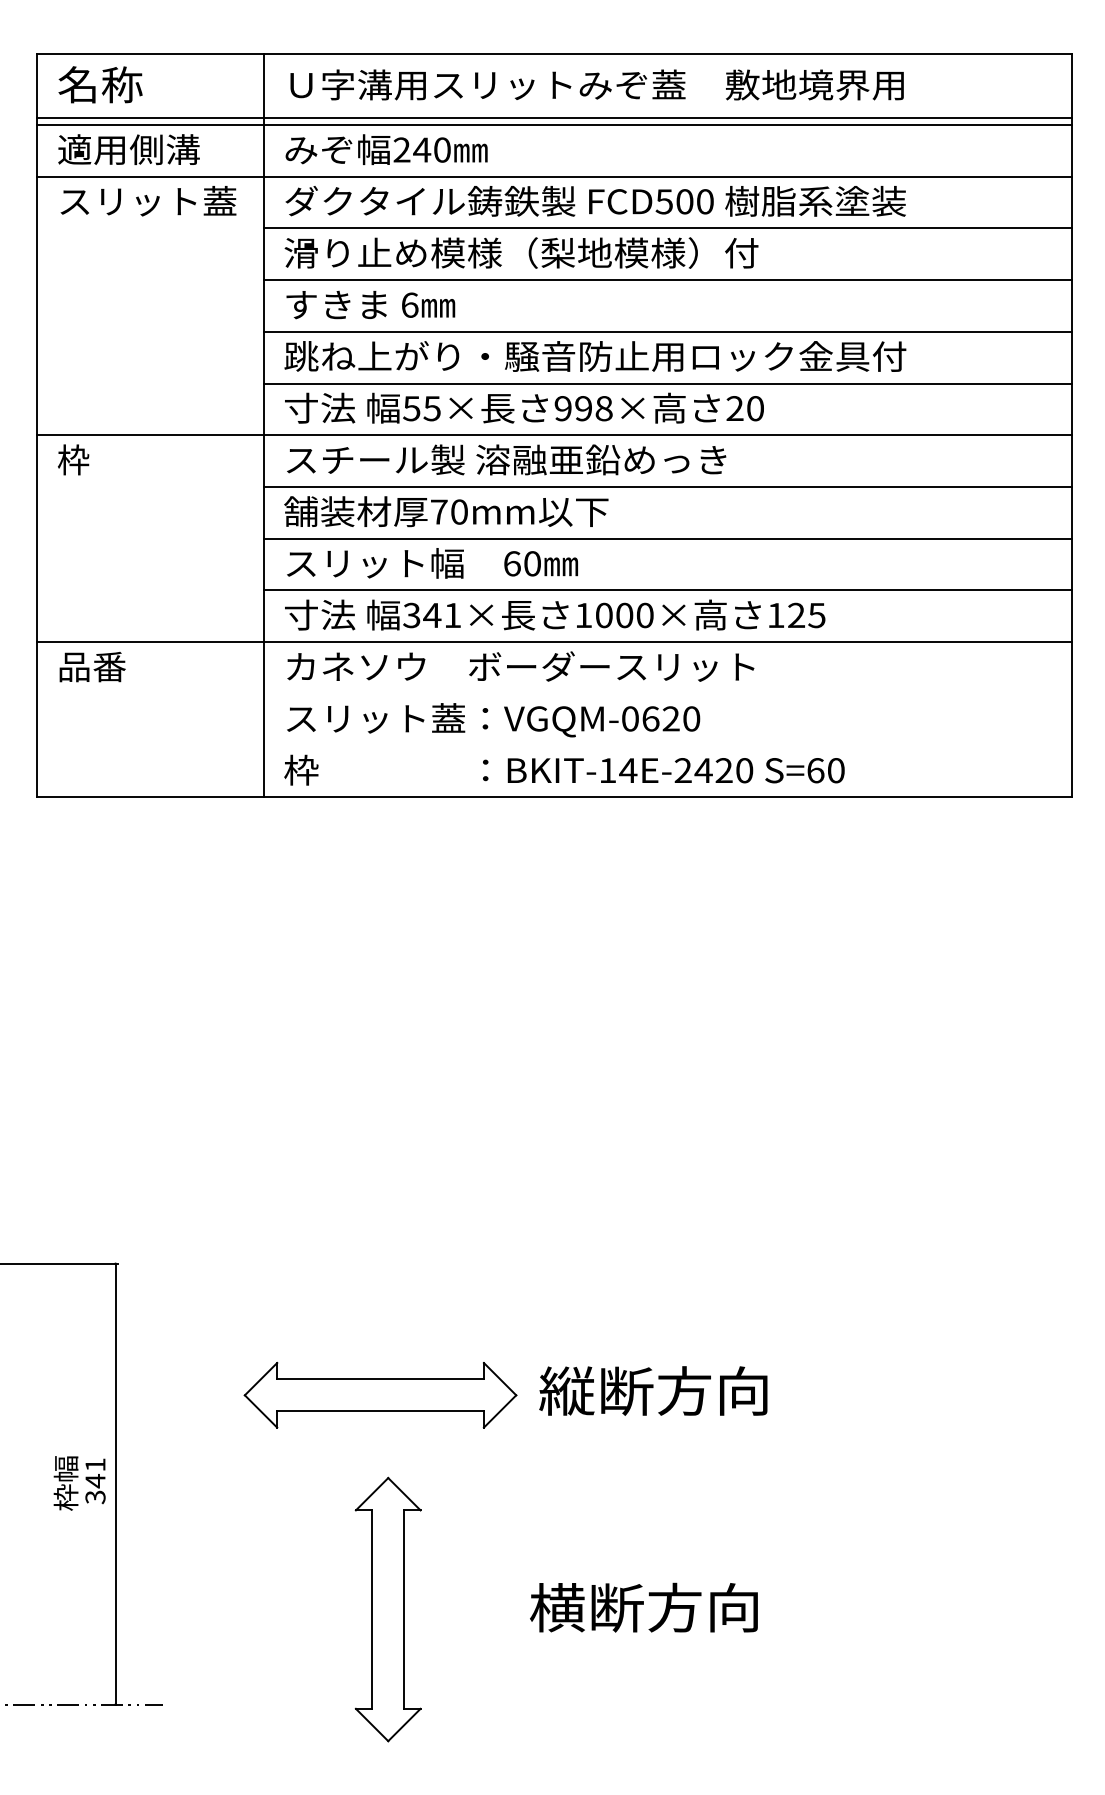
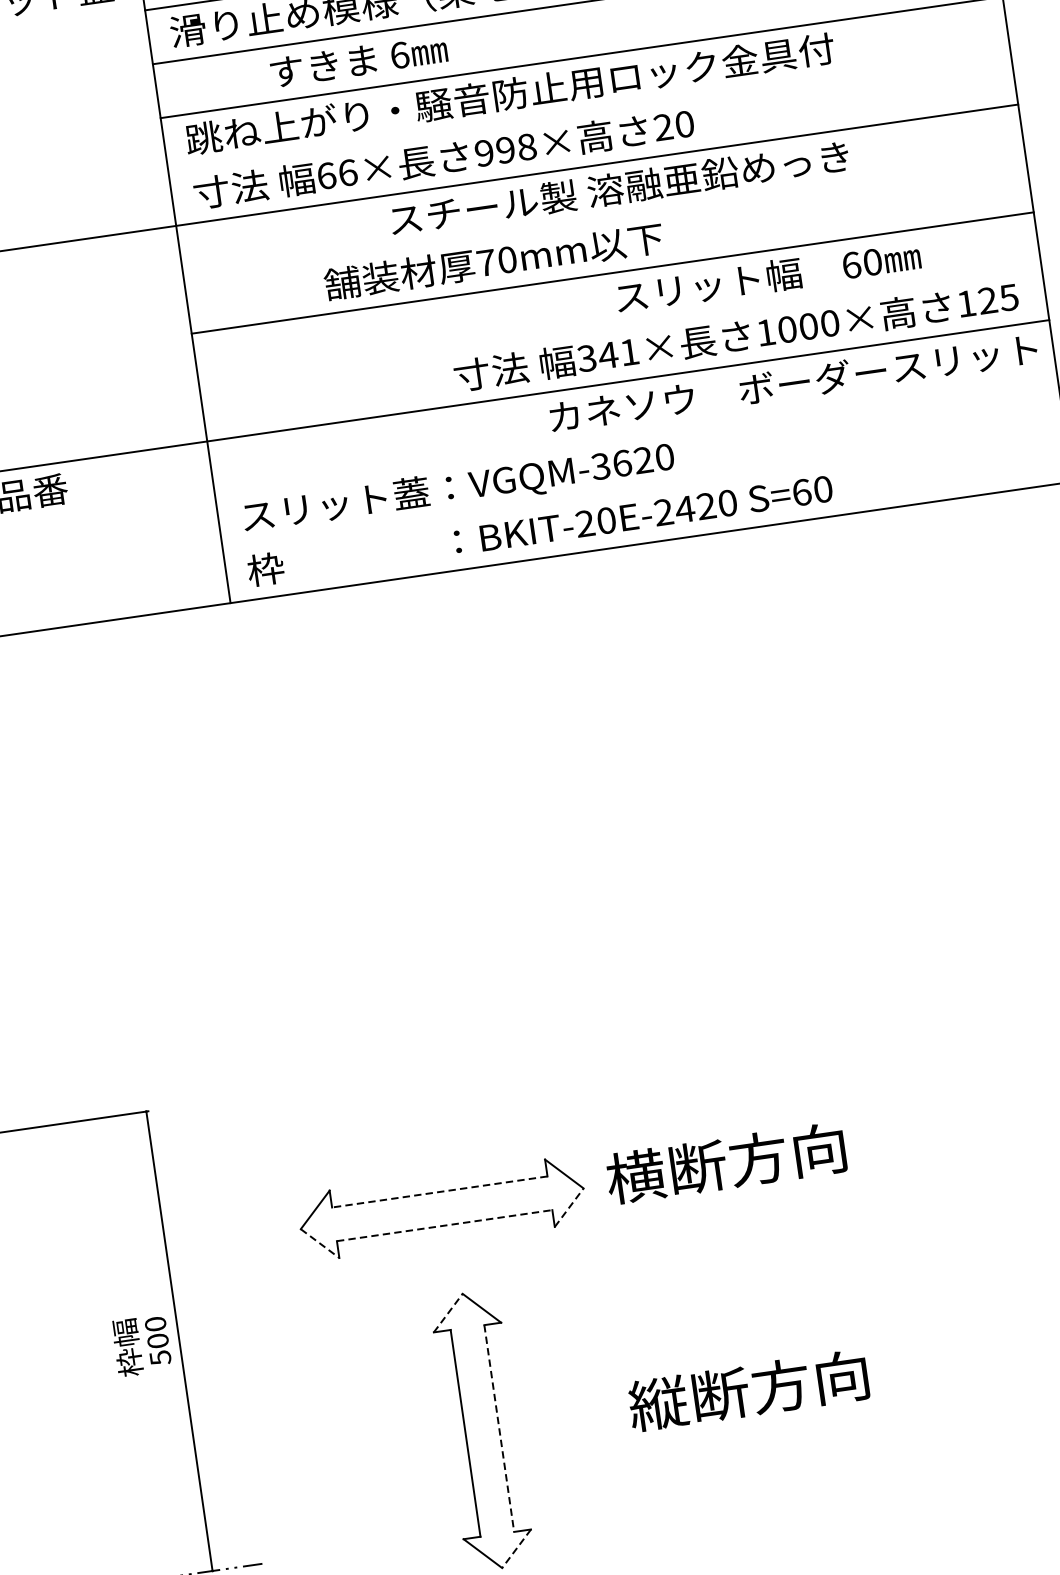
text: (370, 304) -> (358, 60), moved
line: (667, 383) -> (589, 111), removed
text: (421, 408) -> (336, 174), 55× -> 66×
text: (506, 459) -> (619, 187), moved
line: (667, 486) -> (604, 218), removed
text: (446, 511) -> (493, 261), moved
text: (432, 563) -> (768, 277), moved
line: (667, 590) -> (620, 327), removed
text: (555, 614) -> (736, 335), moved
text: (520, 666) -> (793, 382), moved
text: (629, 718) -> (599, 466), VGQM-0620 -> VGQM-3620
text: (618, 770) -> (596, 521), BKIT-14E-2420 -> BKIT-20E-2420
line: (380, 1379) -> (439, 1192), solid -> dashed
text: (566, 1390) -> (635, 1175), 縦断方向 -> 横断方向
line: (261, 1411) -> (320, 1243), solid -> dashed
line: (381, 1411) -> (445, 1225), solid -> dashed
line: (500, 1411) -> (569, 1207), solid -> dashed
text: (95, 1480) -> (157, 1340), 341 -> 500
line: (372, 1494) -> (448, 1313), solid -> dashed
text: (557, 1607) -> (658, 1403), 横断方向 -> 縦断方向
line: (404, 1610) -> (499, 1429), solid -> dashed
line: (404, 1725) -> (516, 1549), solid -> dashed

